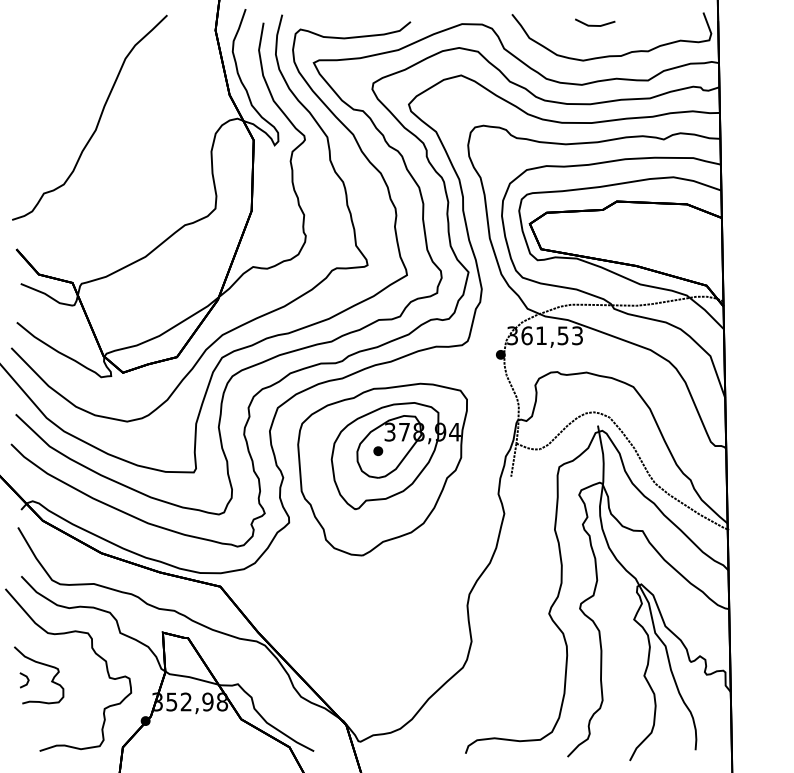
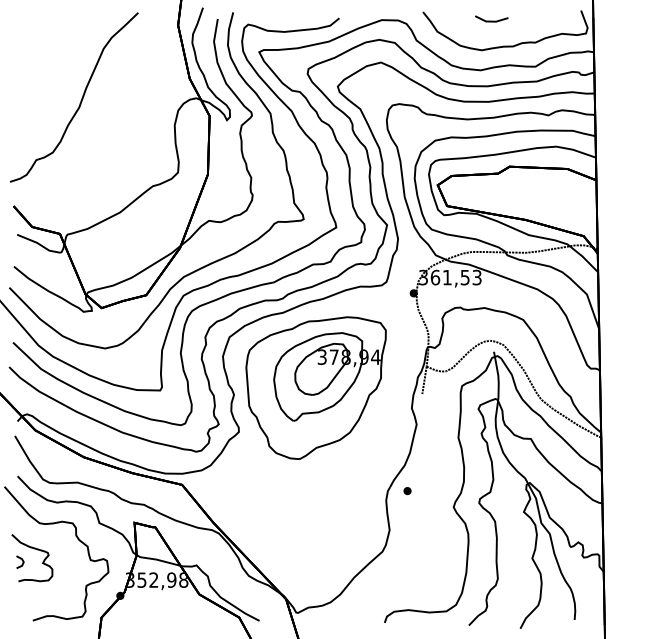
part: (378, 450) -> (407, 490), moved

